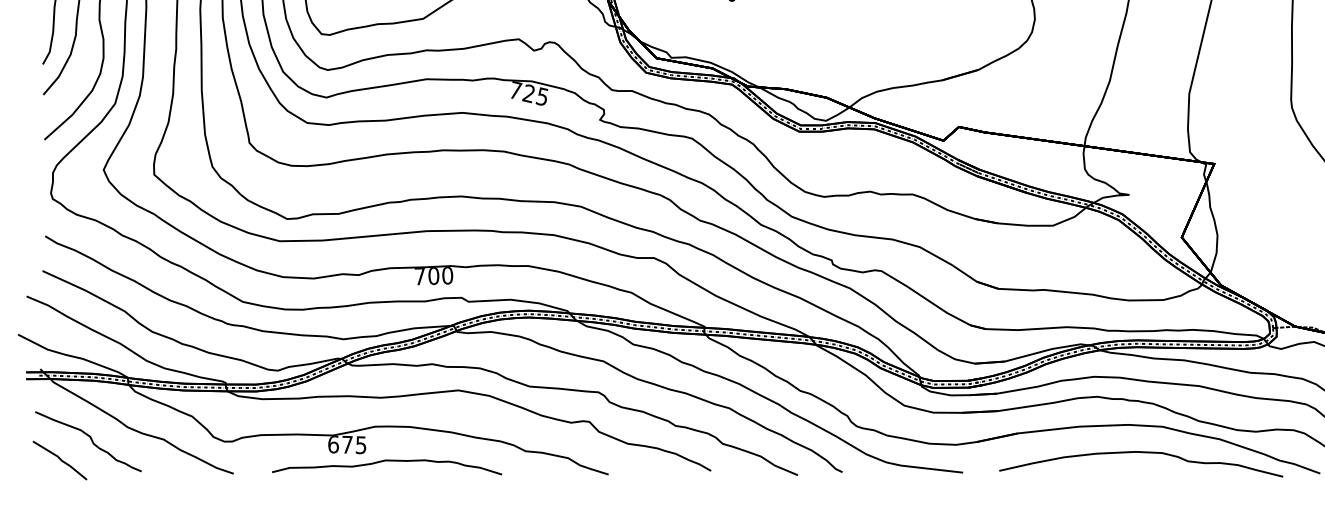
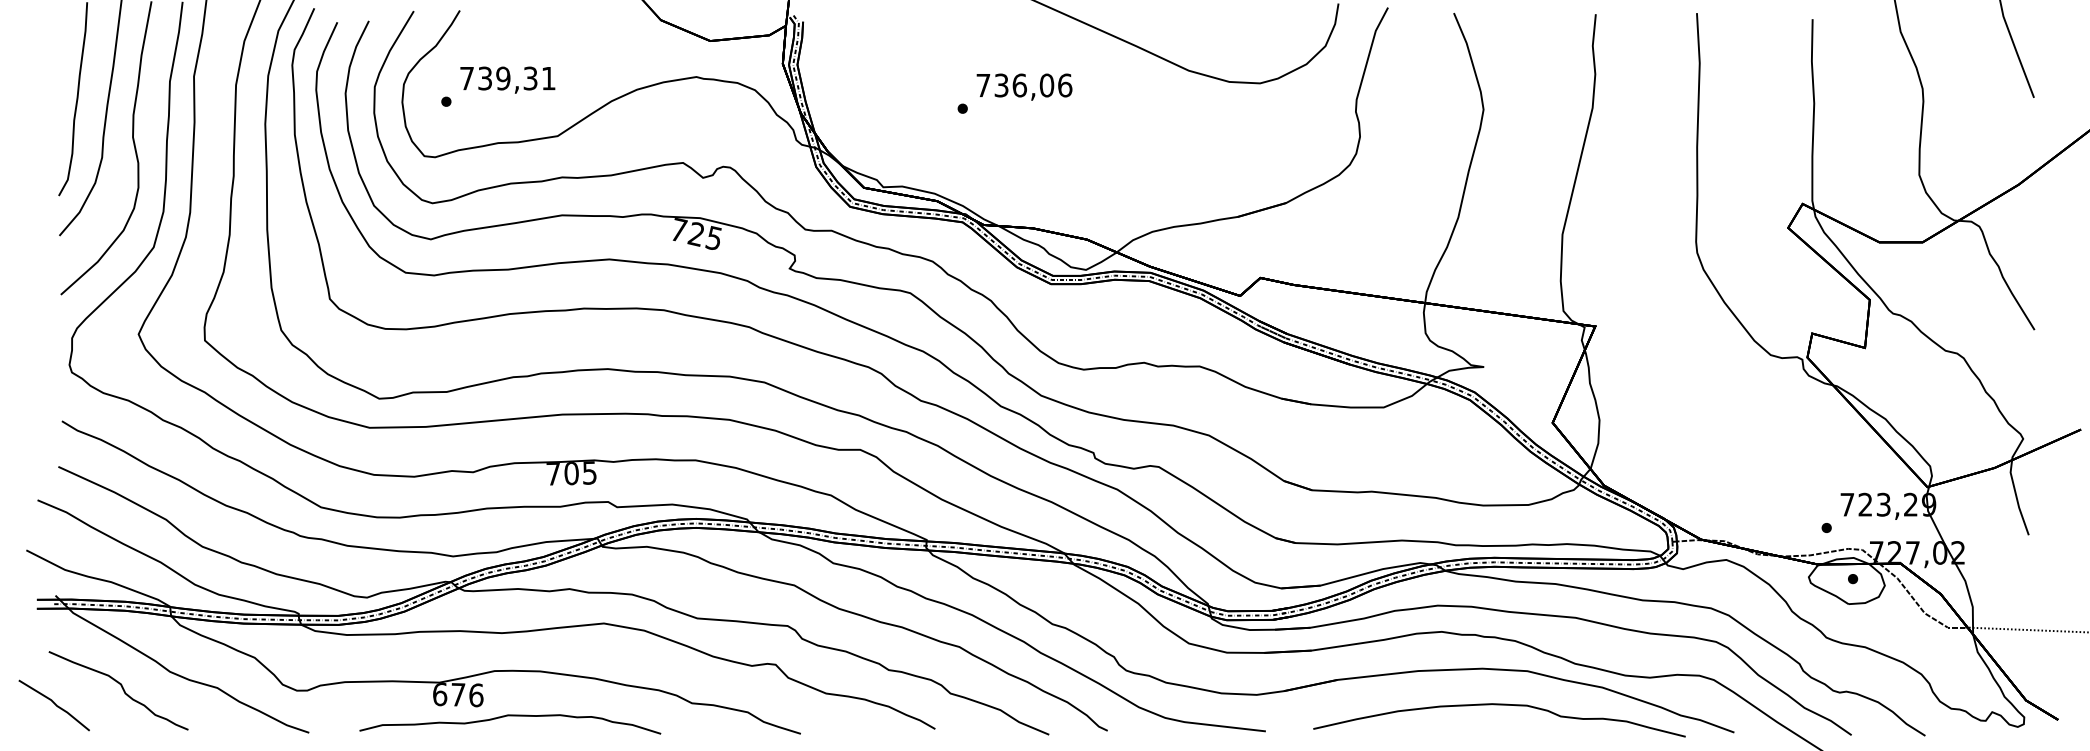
text: (447, 275) -> (589, 472), 700 -> 705
text: (361, 445) -> (476, 695), 675 -> 676
line: (60, 459) -> (54, 704), moved

